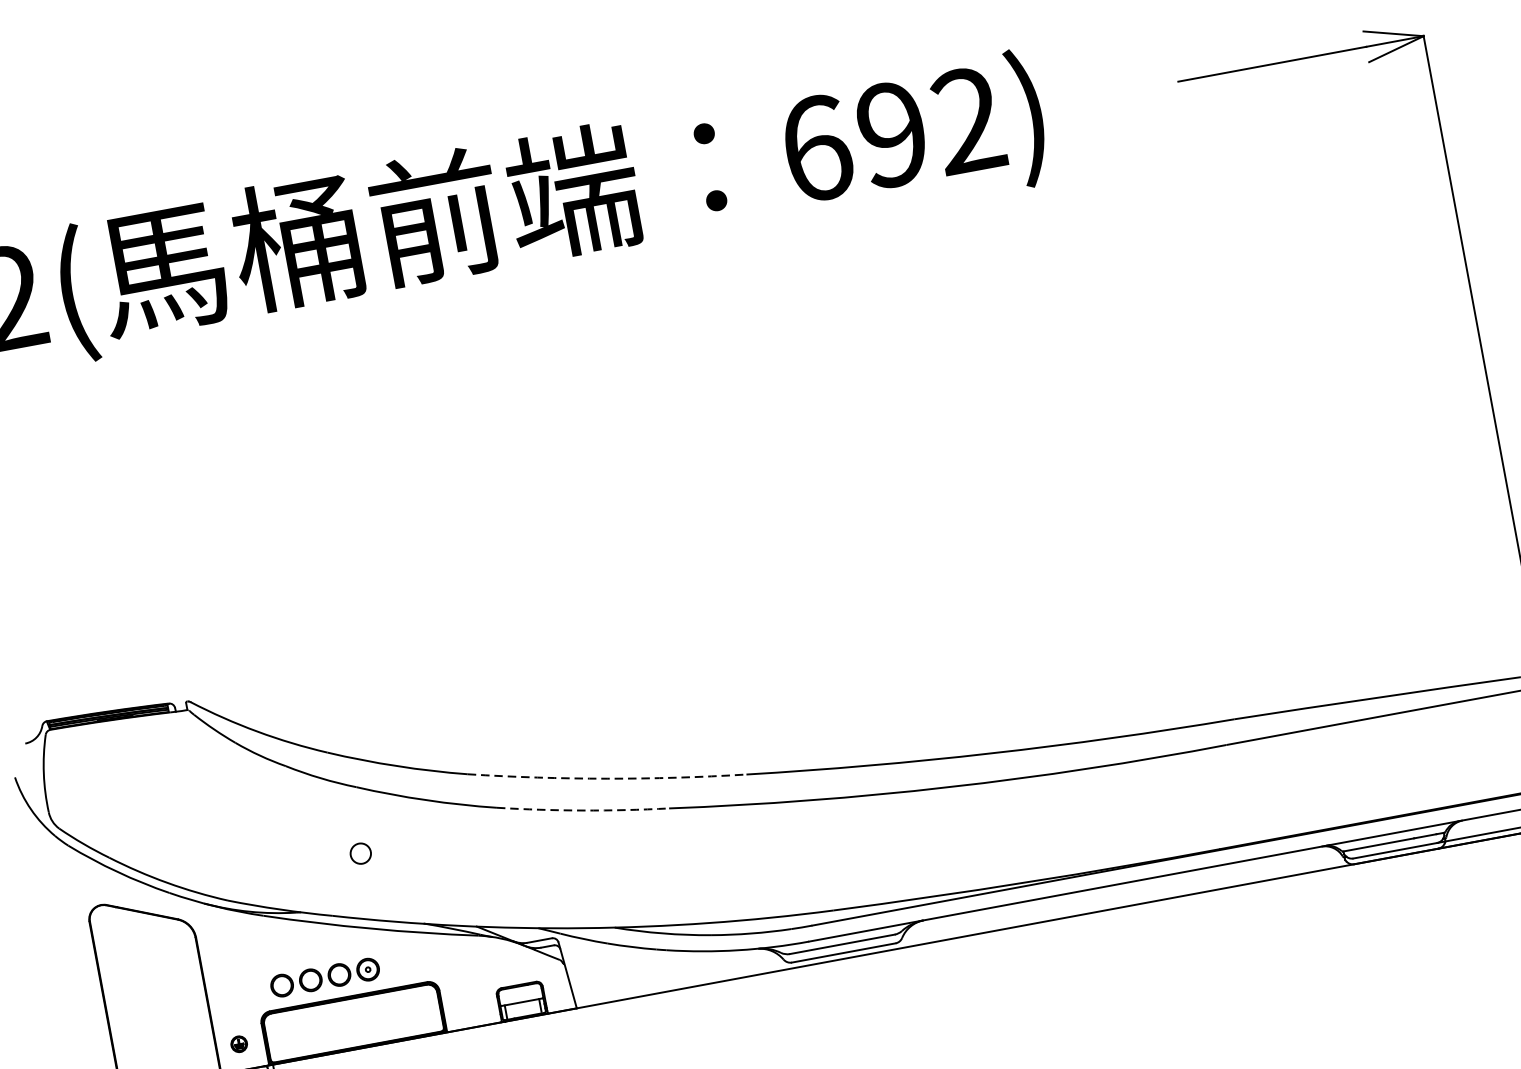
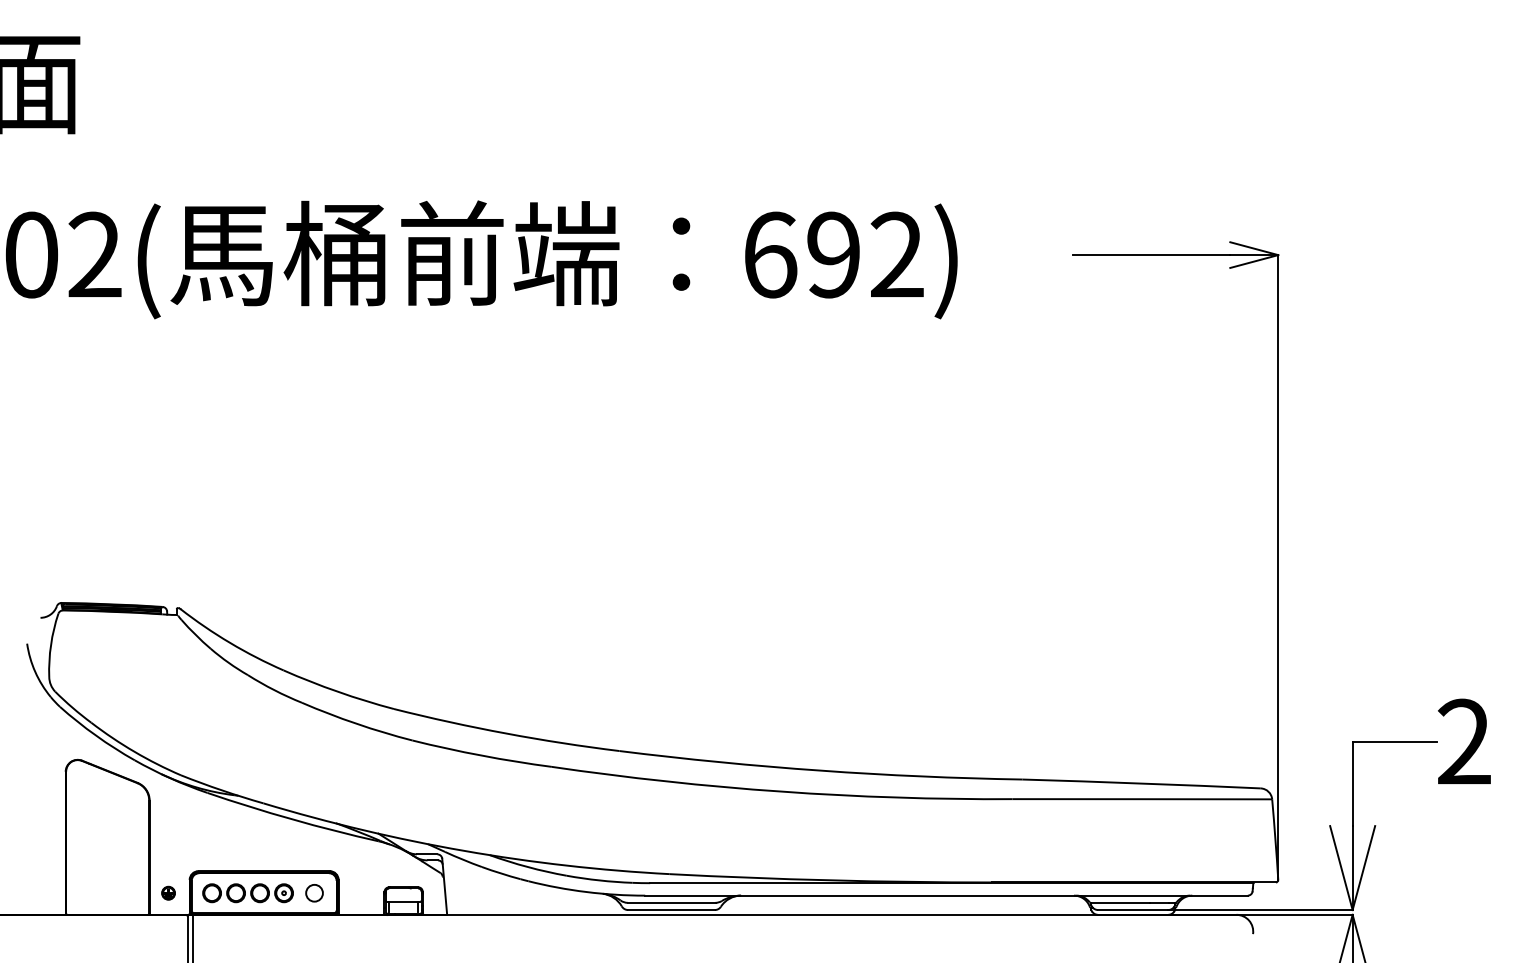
arc: (607, 778) -> (506, 733), dashed -> solid
arc: (582, 810) -> (481, 755), dashed -> solid
circle: (360, 853) -> (314, 893), moved
part: (324, 978) -> (247, 893), moved

